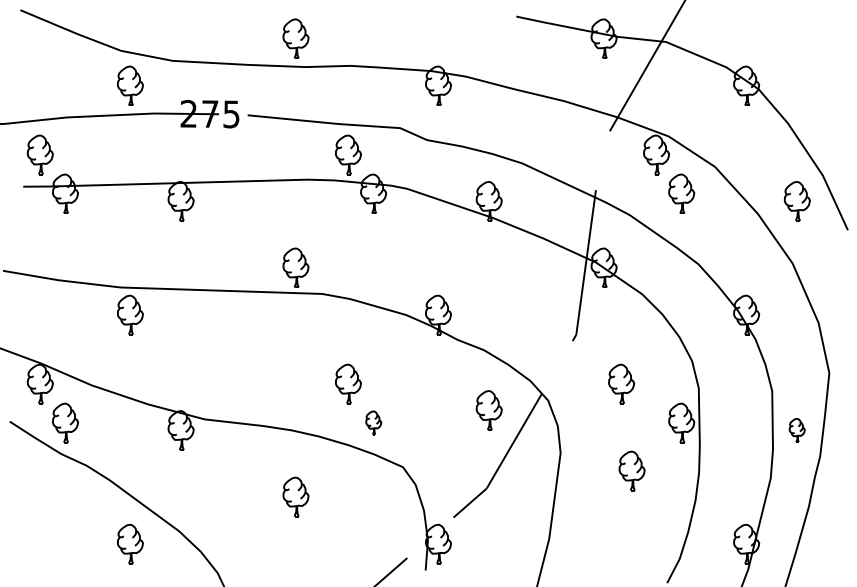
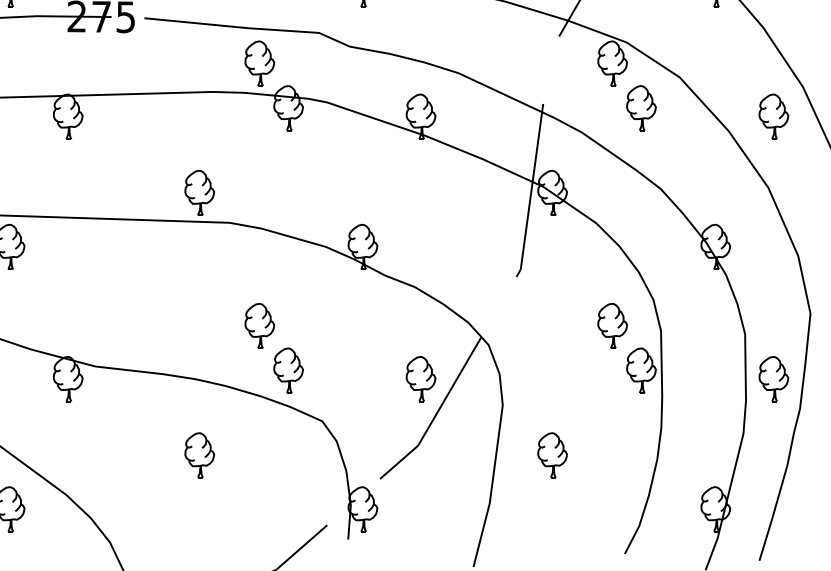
part: (621, 383) -> (612, 325), moved
part: (488, 410) -> (420, 379), moved
part: (373, 422) -> (288, 370), size x1.67
part: (796, 430) -> (772, 379), size x1.67
part: (631, 470) -> (551, 454), moved

